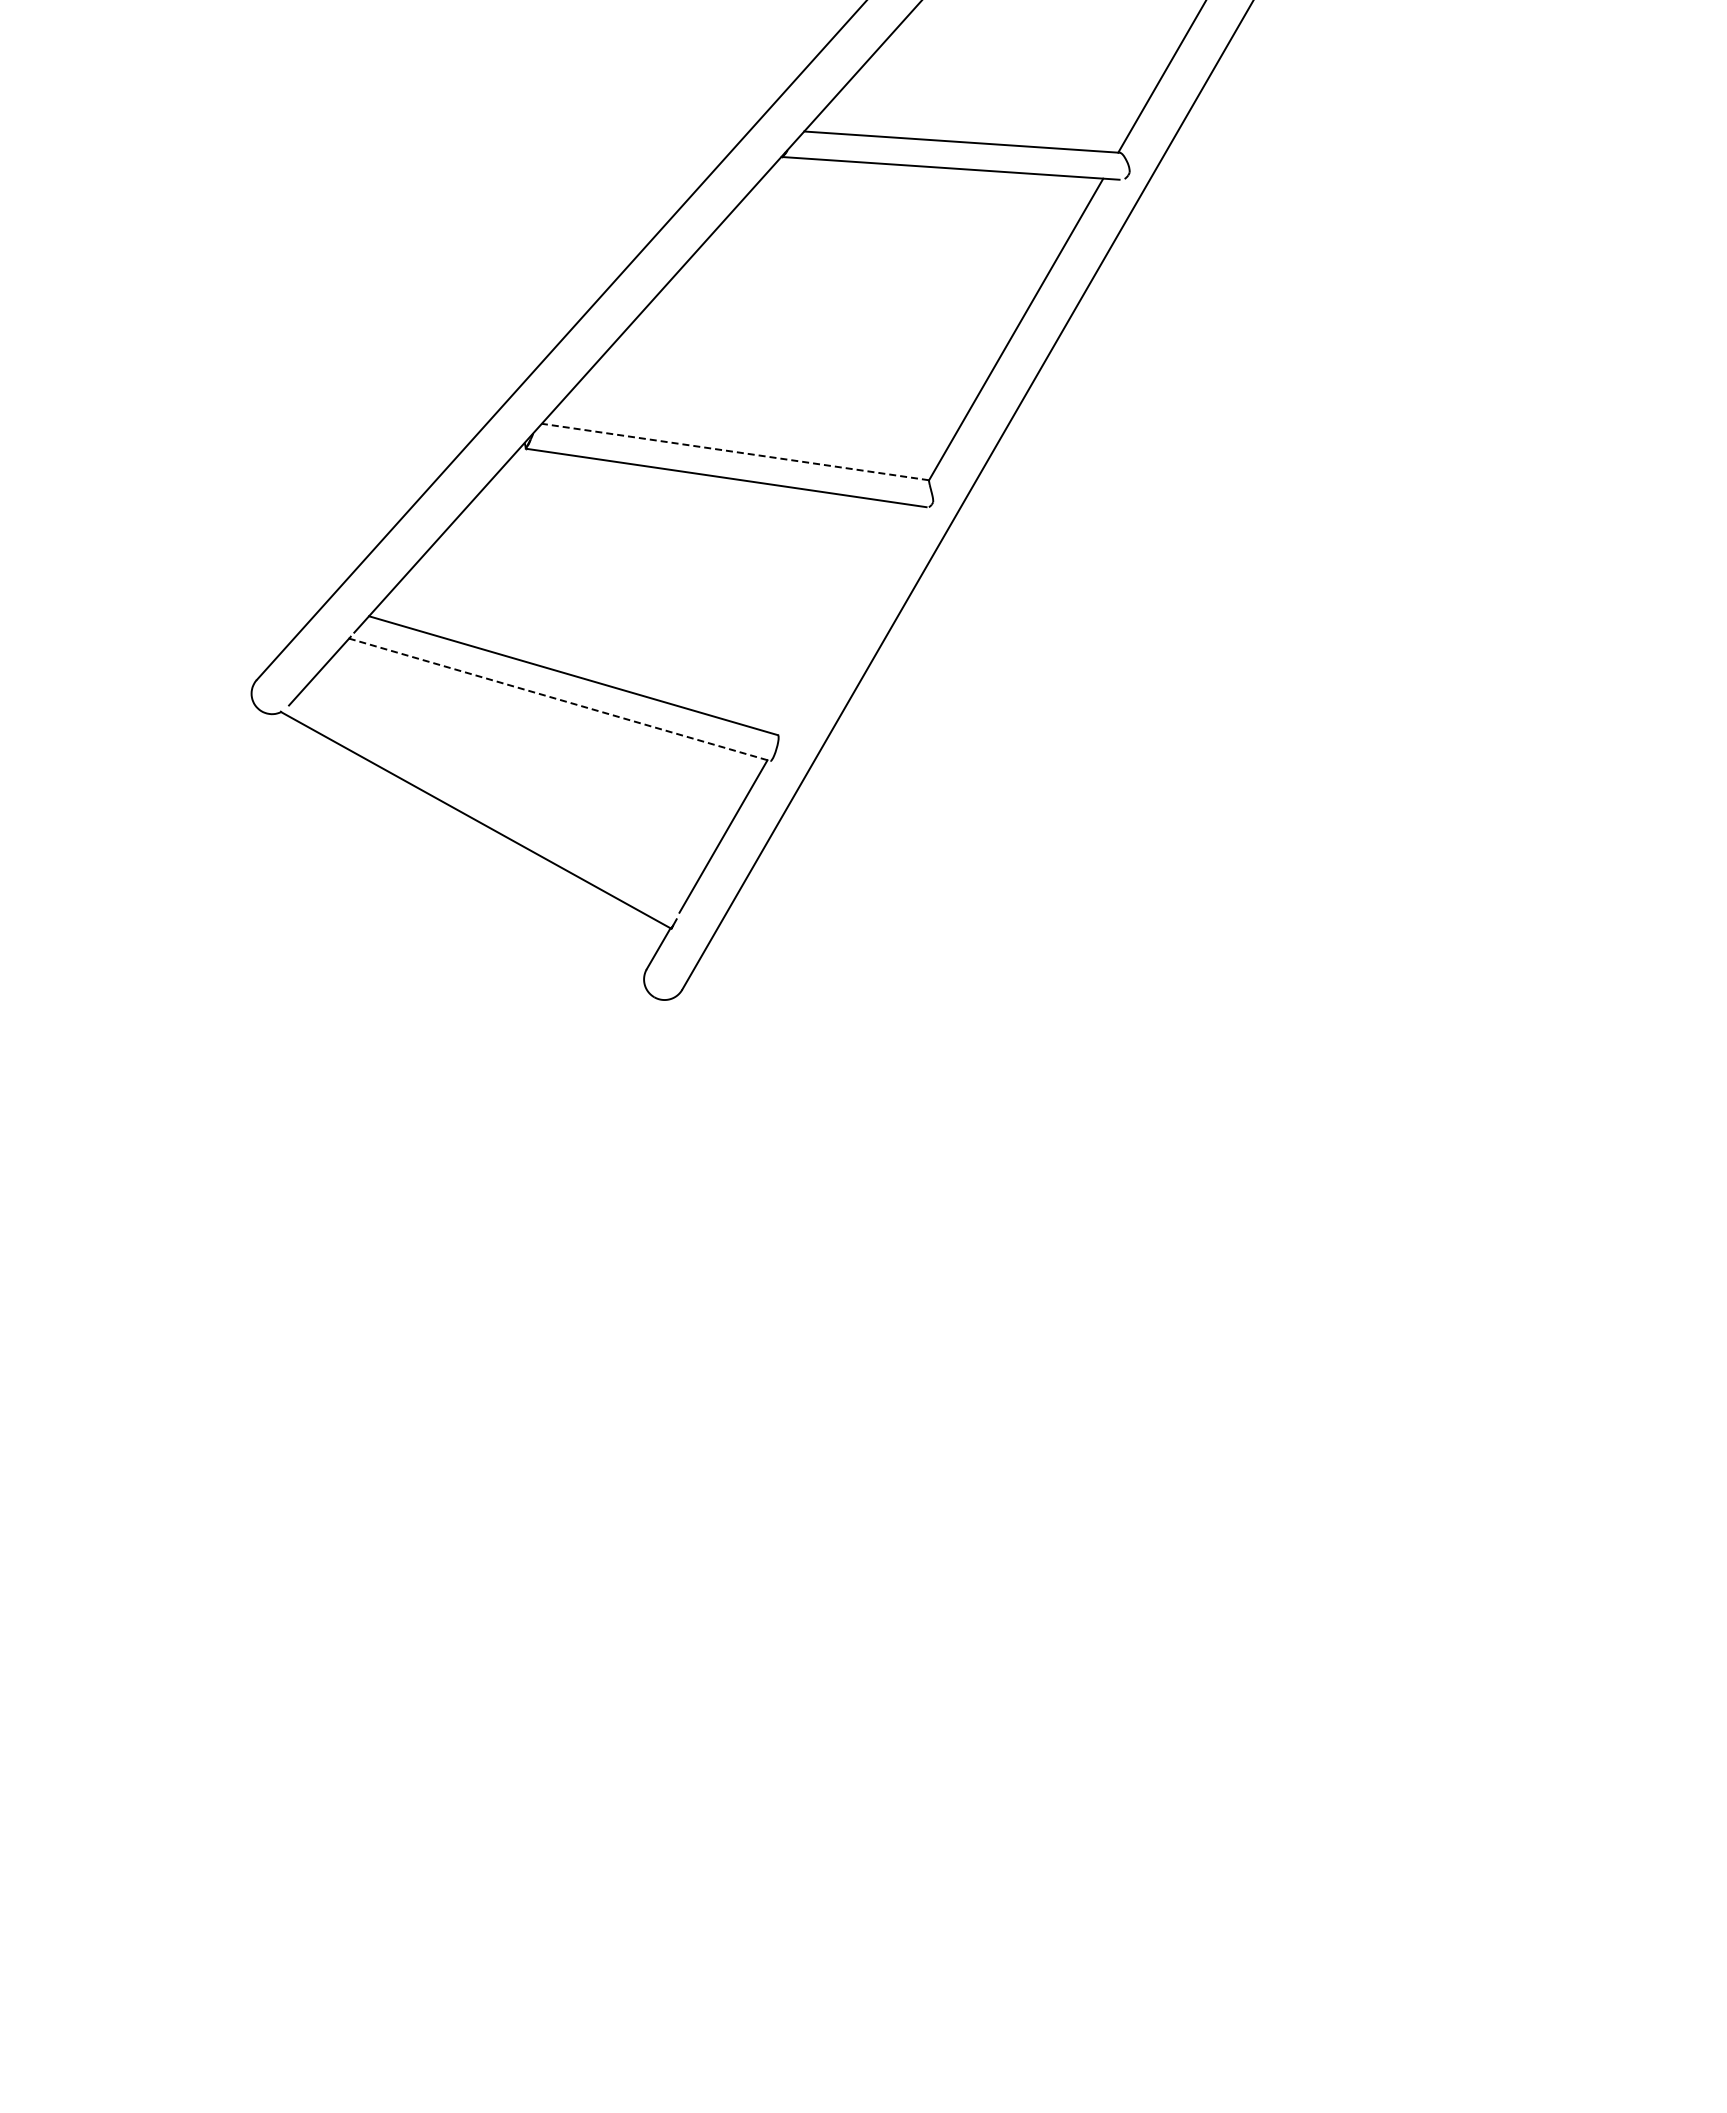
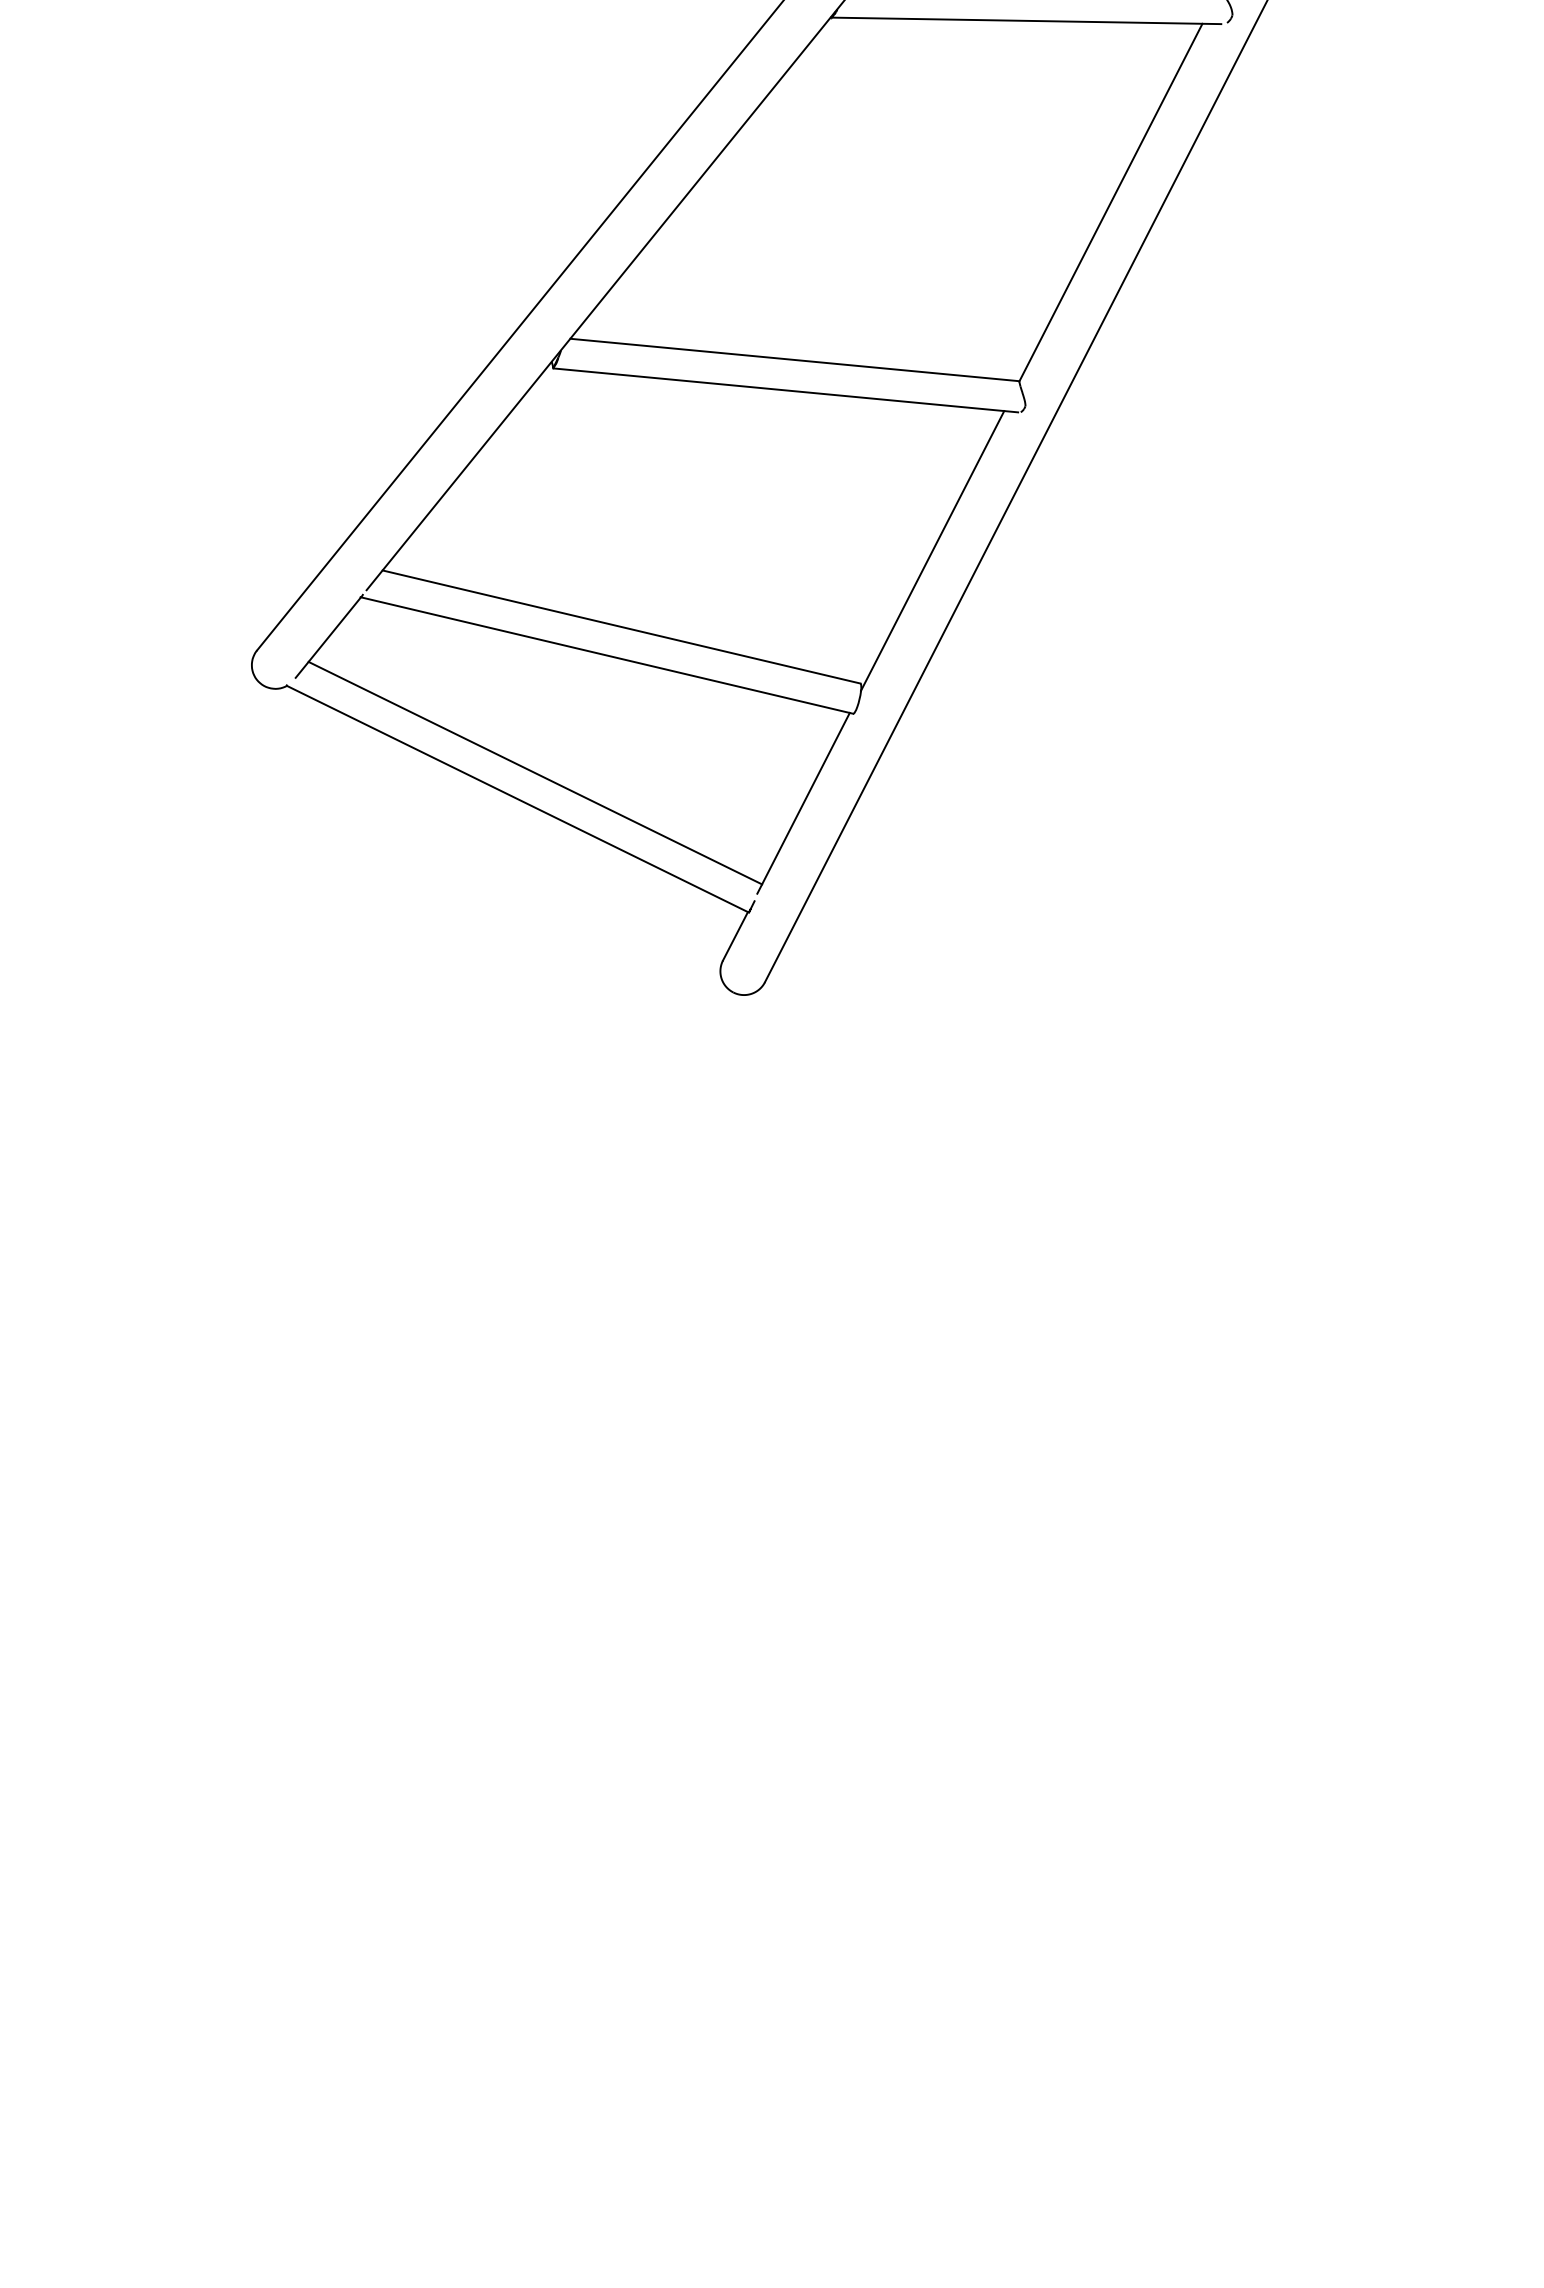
line: (734, 451) -> (793, 359), dashed -> solid
line: (846, 623) -> (932, 550), added
line: (559, 699) -> (606, 655), dashed -> solid
line: (492, 798) -> (535, 773), added

